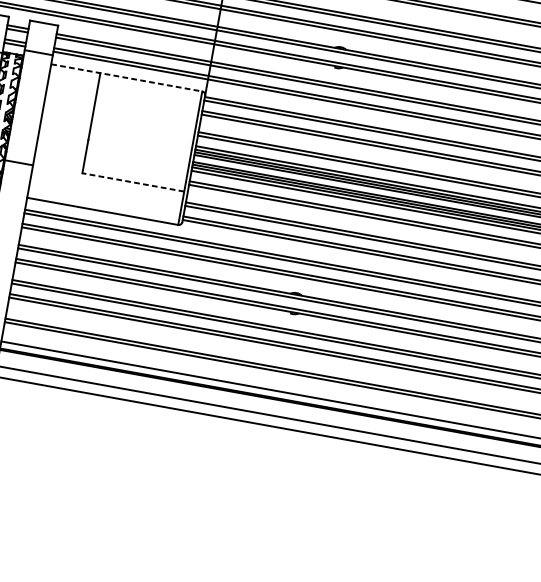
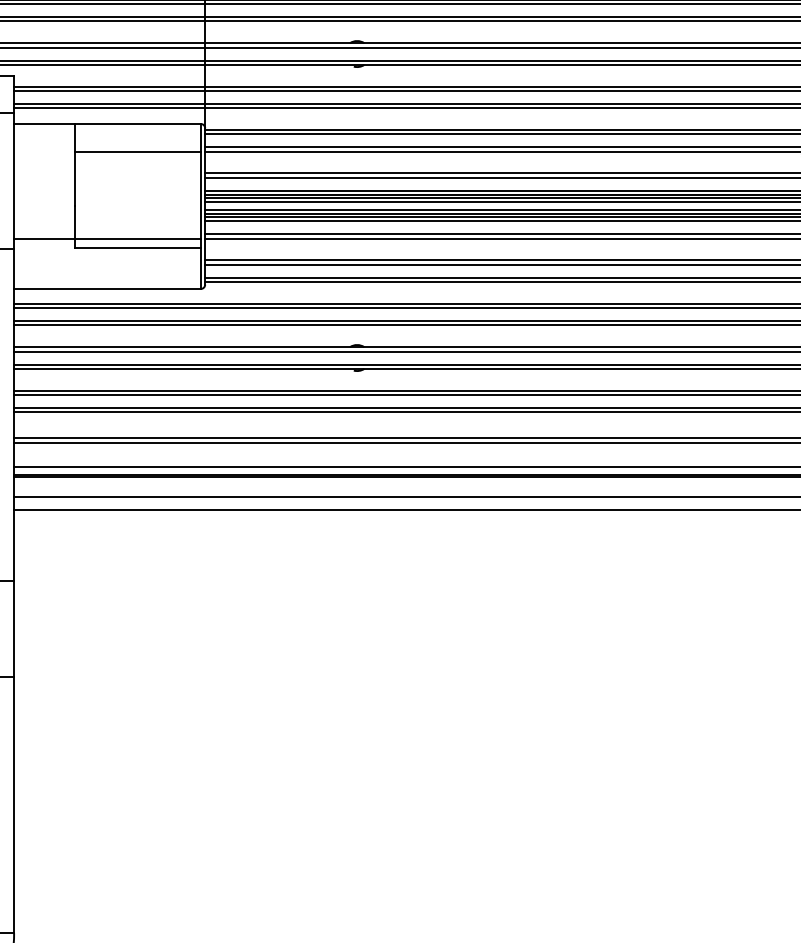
line: (126, 77) -> (107, 123), dashed -> solid
line: (147, 104) -> (137, 151), added
line: (110, 170) -> (107, 238), added
line: (133, 182) -> (137, 247), dashed -> solid

